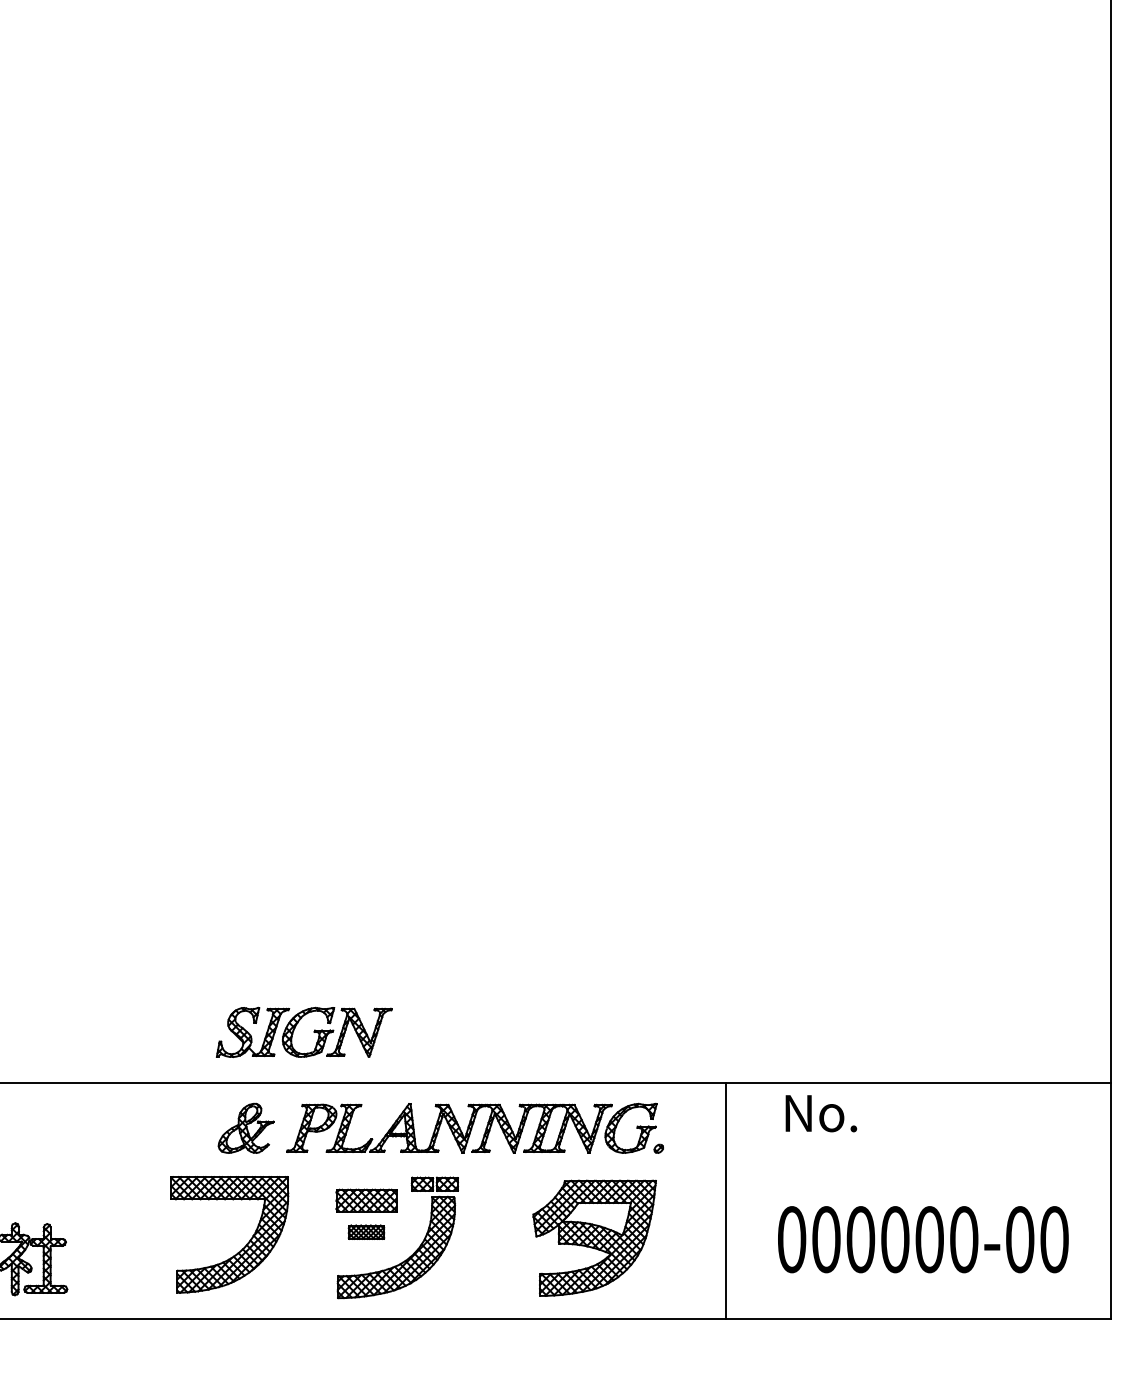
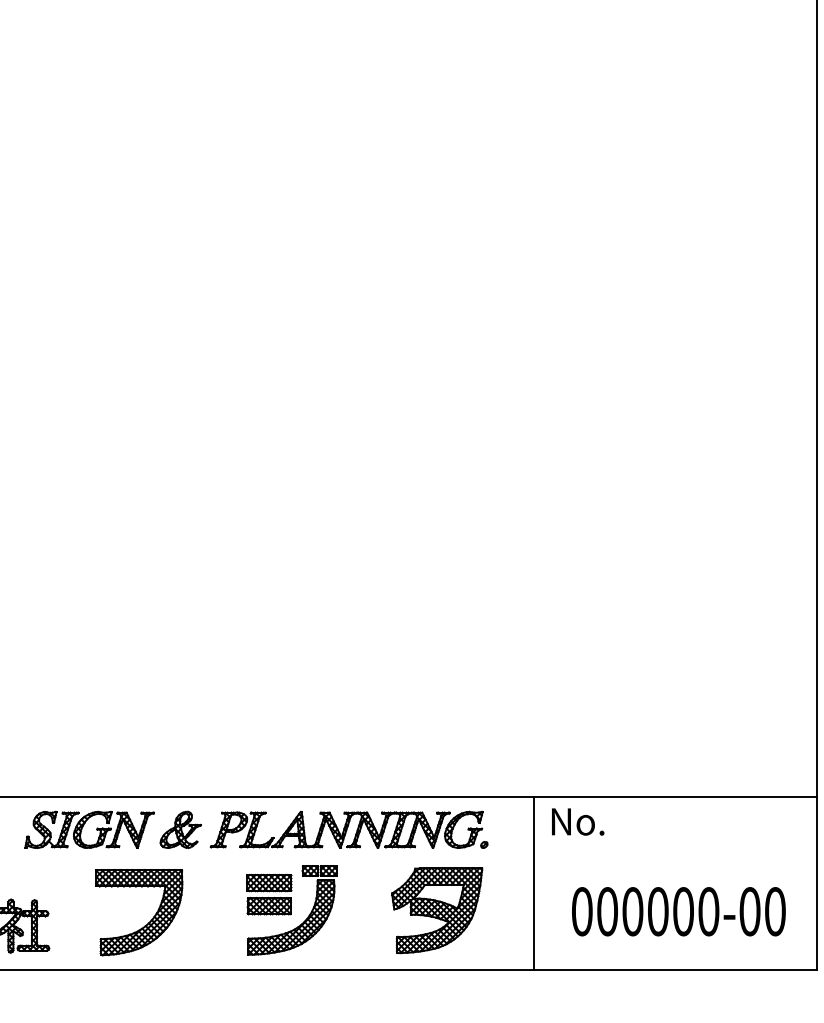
part: (313, 1032) -> (96, 829), moved
text: (821, 1113) -> (578, 821), moved
part: (366, 1232) -> (269, 906), size x1.67
part: (243, 1247) -> (149, 921), moved

